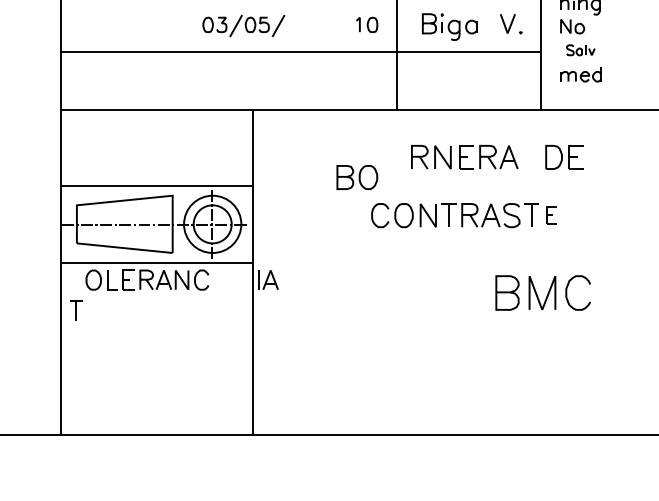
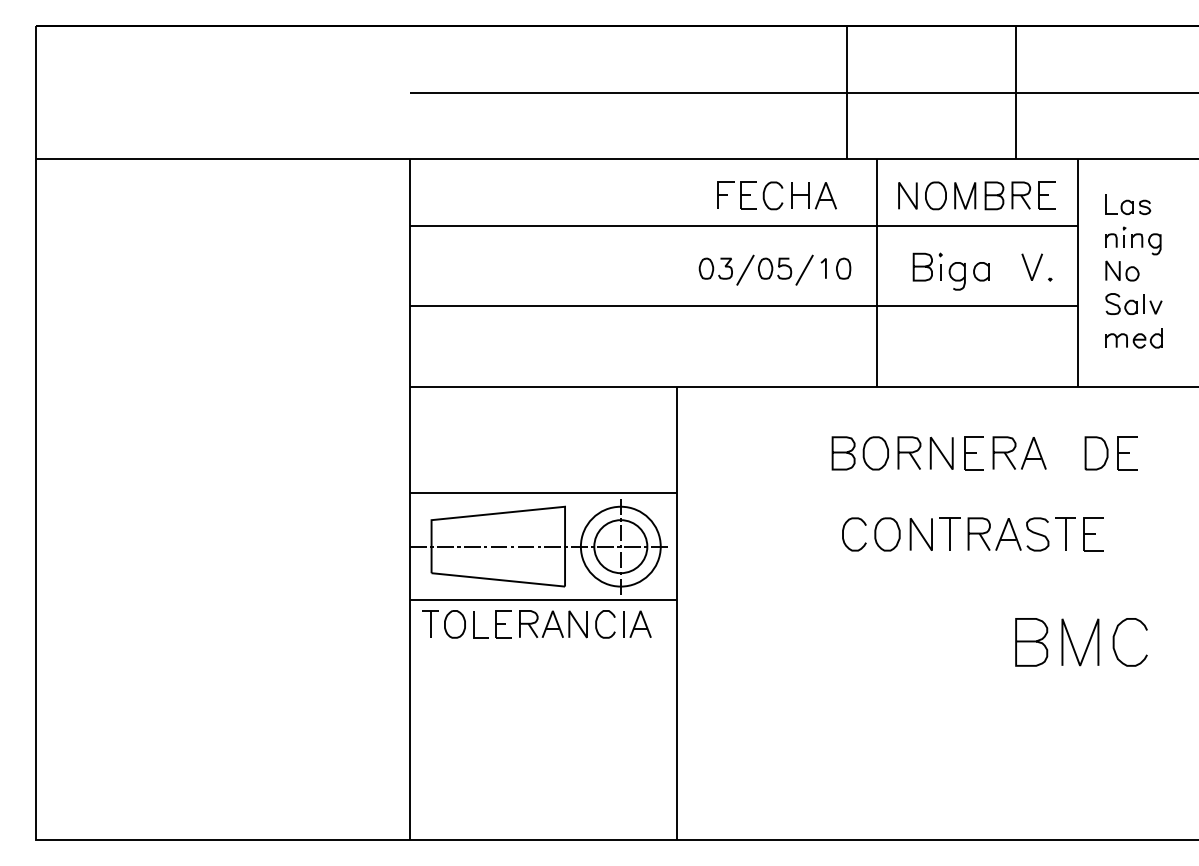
part: (243, 25) -> (755, 269), moved
part: (580, 49) -> (1133, 303), size x1.43
part: (356, 177) -> (859, 453), moved
part: (551, 215) -> (1093, 534), size x1.43
part: (268, 279) -> (637, 623), moved
part: (76, 310) -> (430, 623), moved

